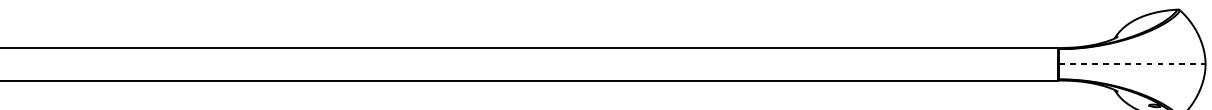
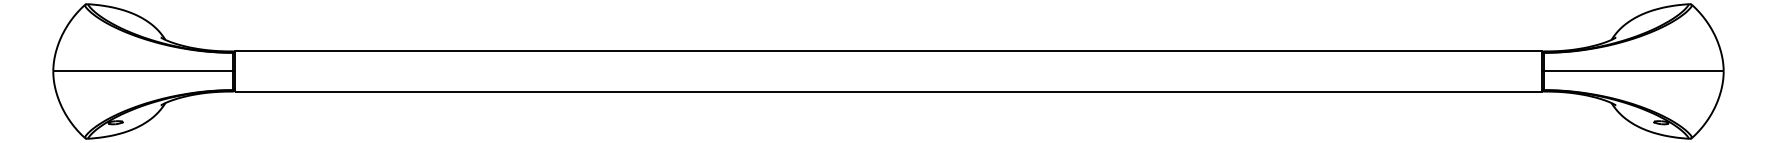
line: (1133, 64) -> (1634, 71), dashed -> solid

